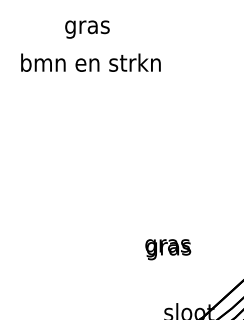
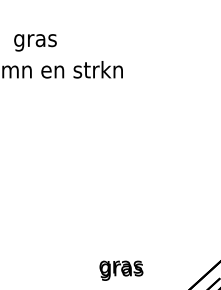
text: (87, 29) -> (35, 42), moved
text: (168, 249) -> (121, 270), moved

